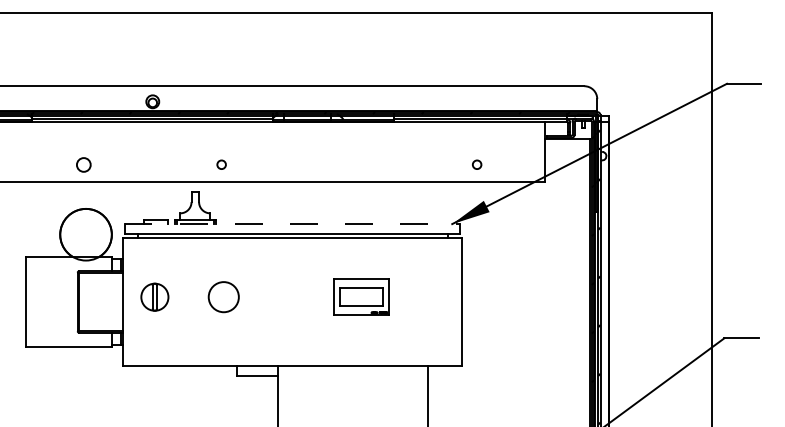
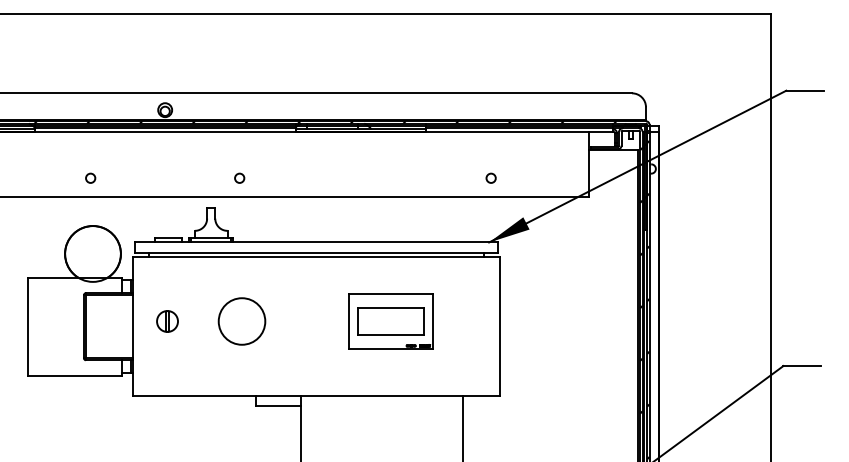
circle: (83, 164) -> (90, 177), size x0.62
circle: (477, 164) -> (491, 177), moved
line: (292, 224) -> (316, 242), dashed -> solid
part: (154, 296) -> (167, 320), size x0.71
circle: (223, 296) -> (241, 320), size x1.43
part: (361, 296) -> (390, 320), size x1.43

